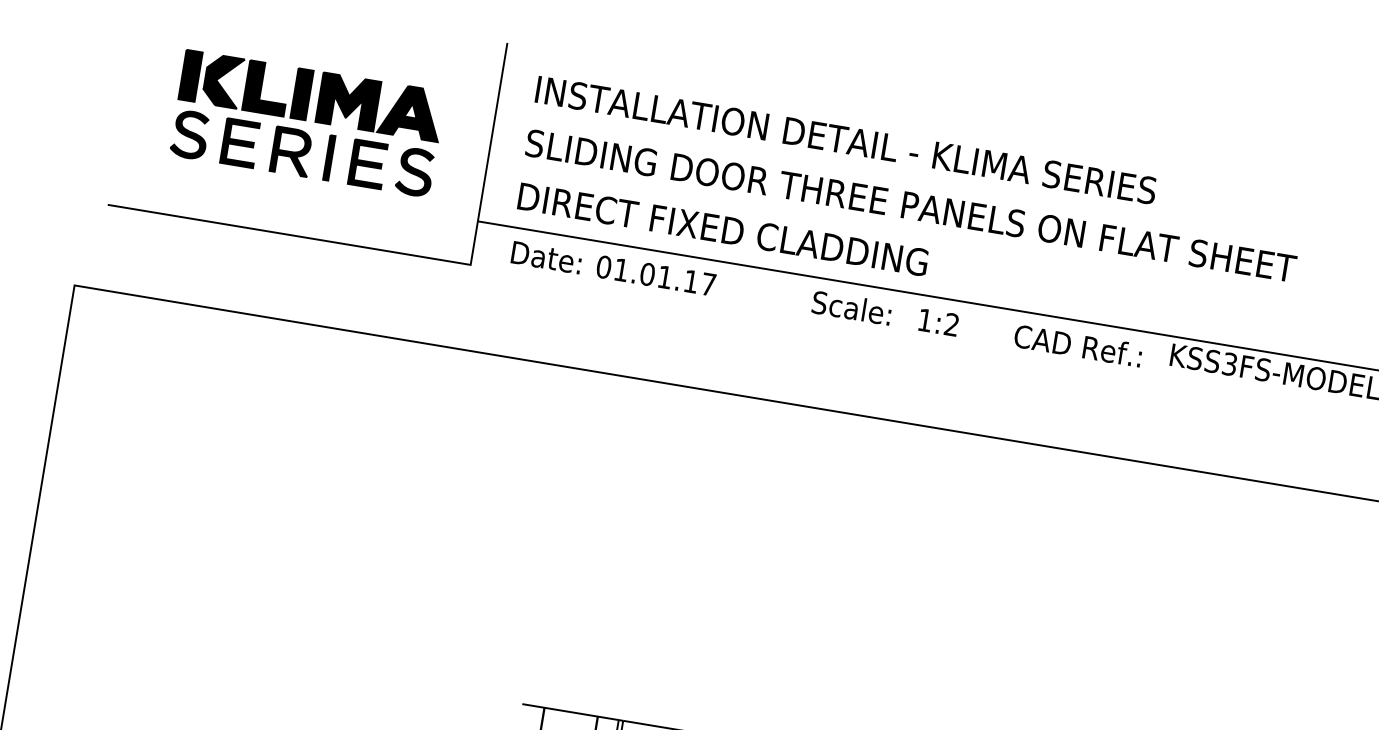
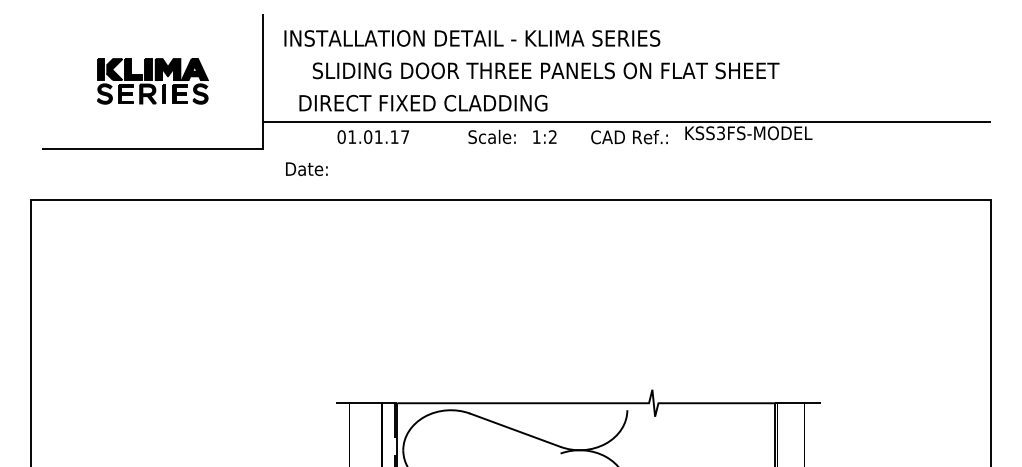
part: (307, 124) -> (152, 81), size x0.7
text: (910, 205) -> (545, 70), moved
text: (723, 228) -> (423, 102), moved
text: (546, 256) -> (306, 168), moved

